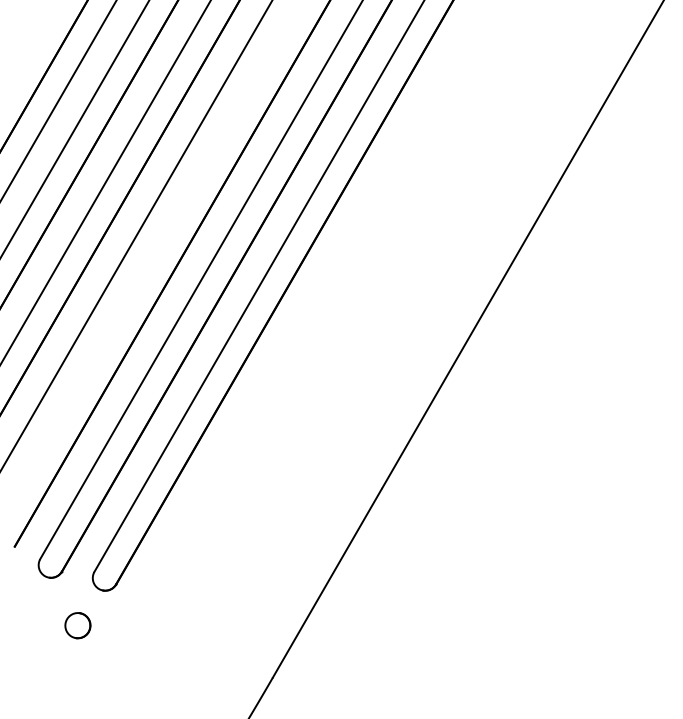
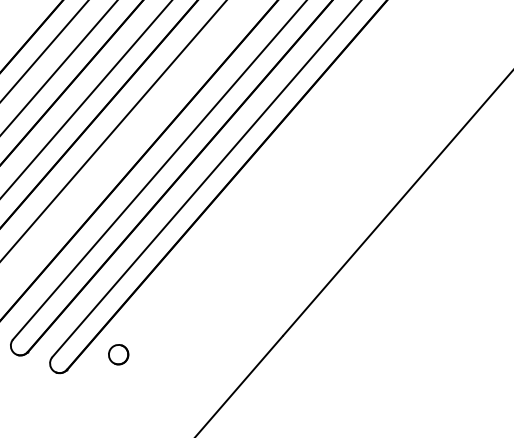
part: (77, 625) -> (118, 354), moved

